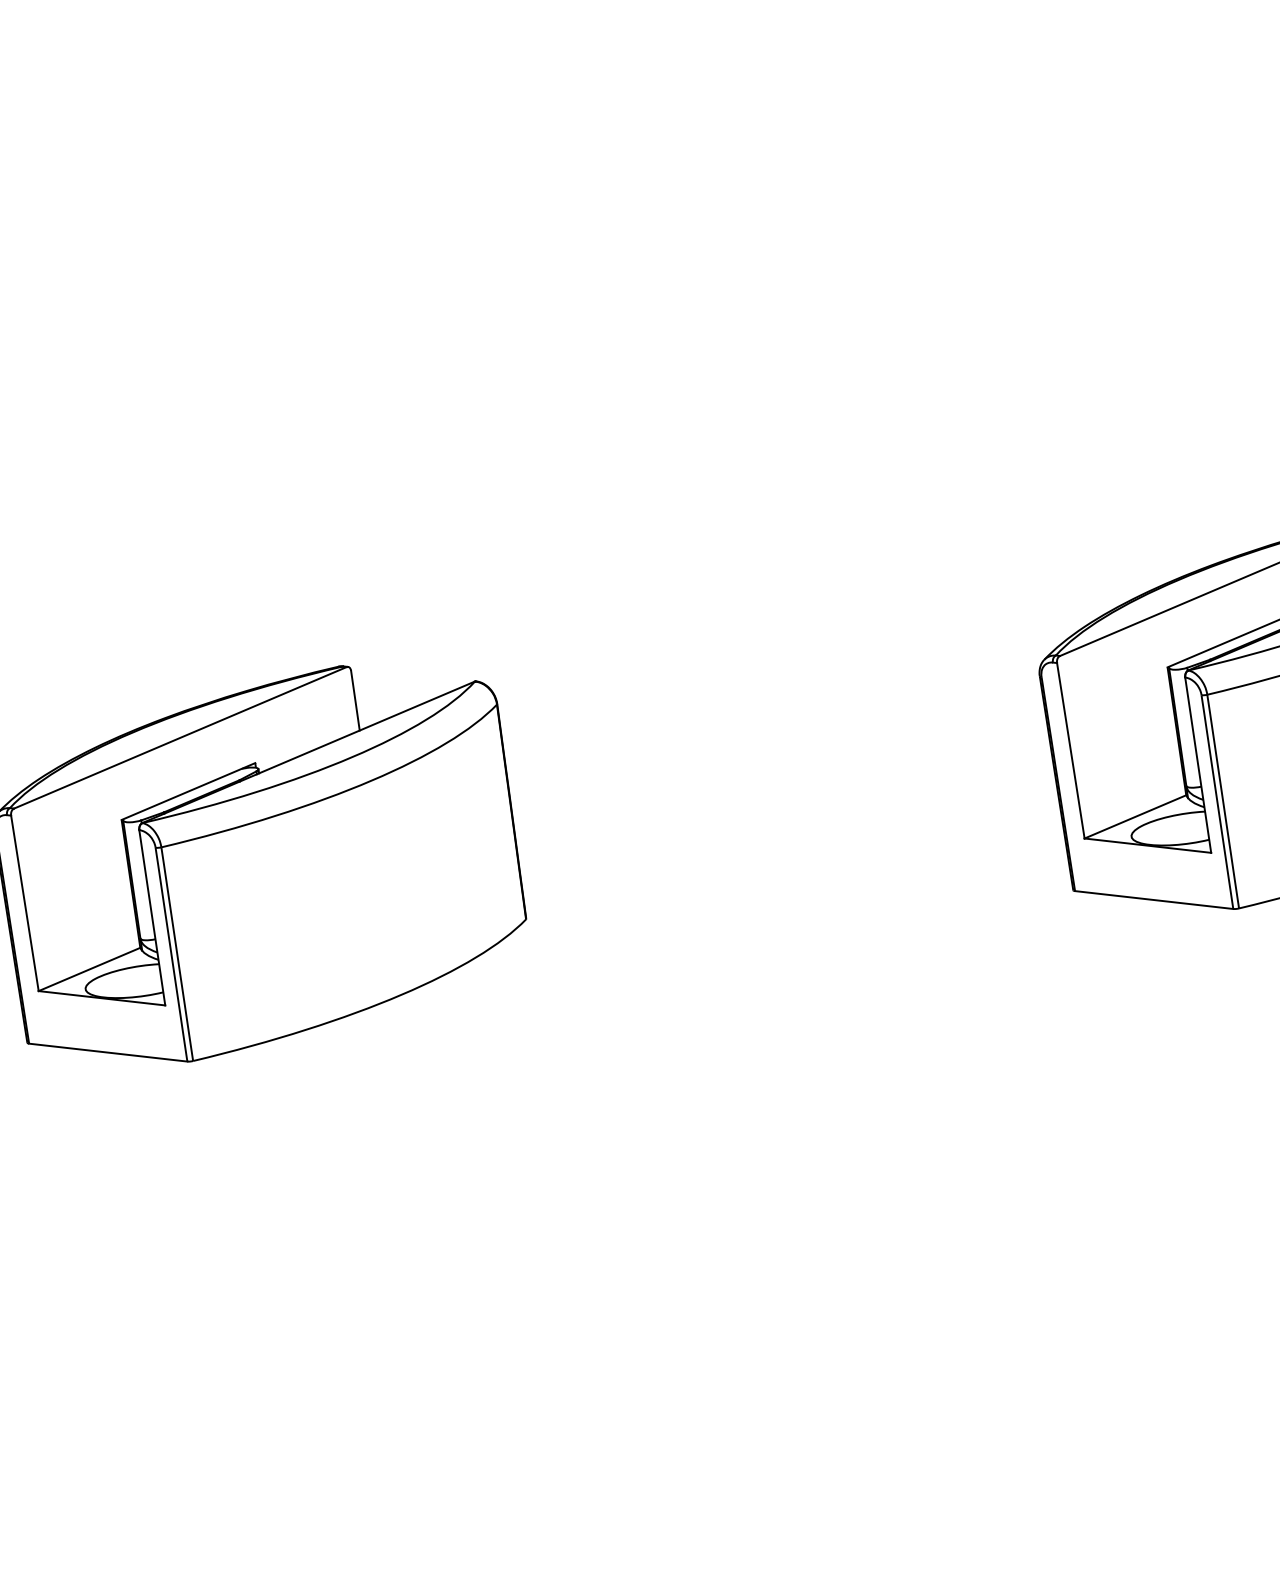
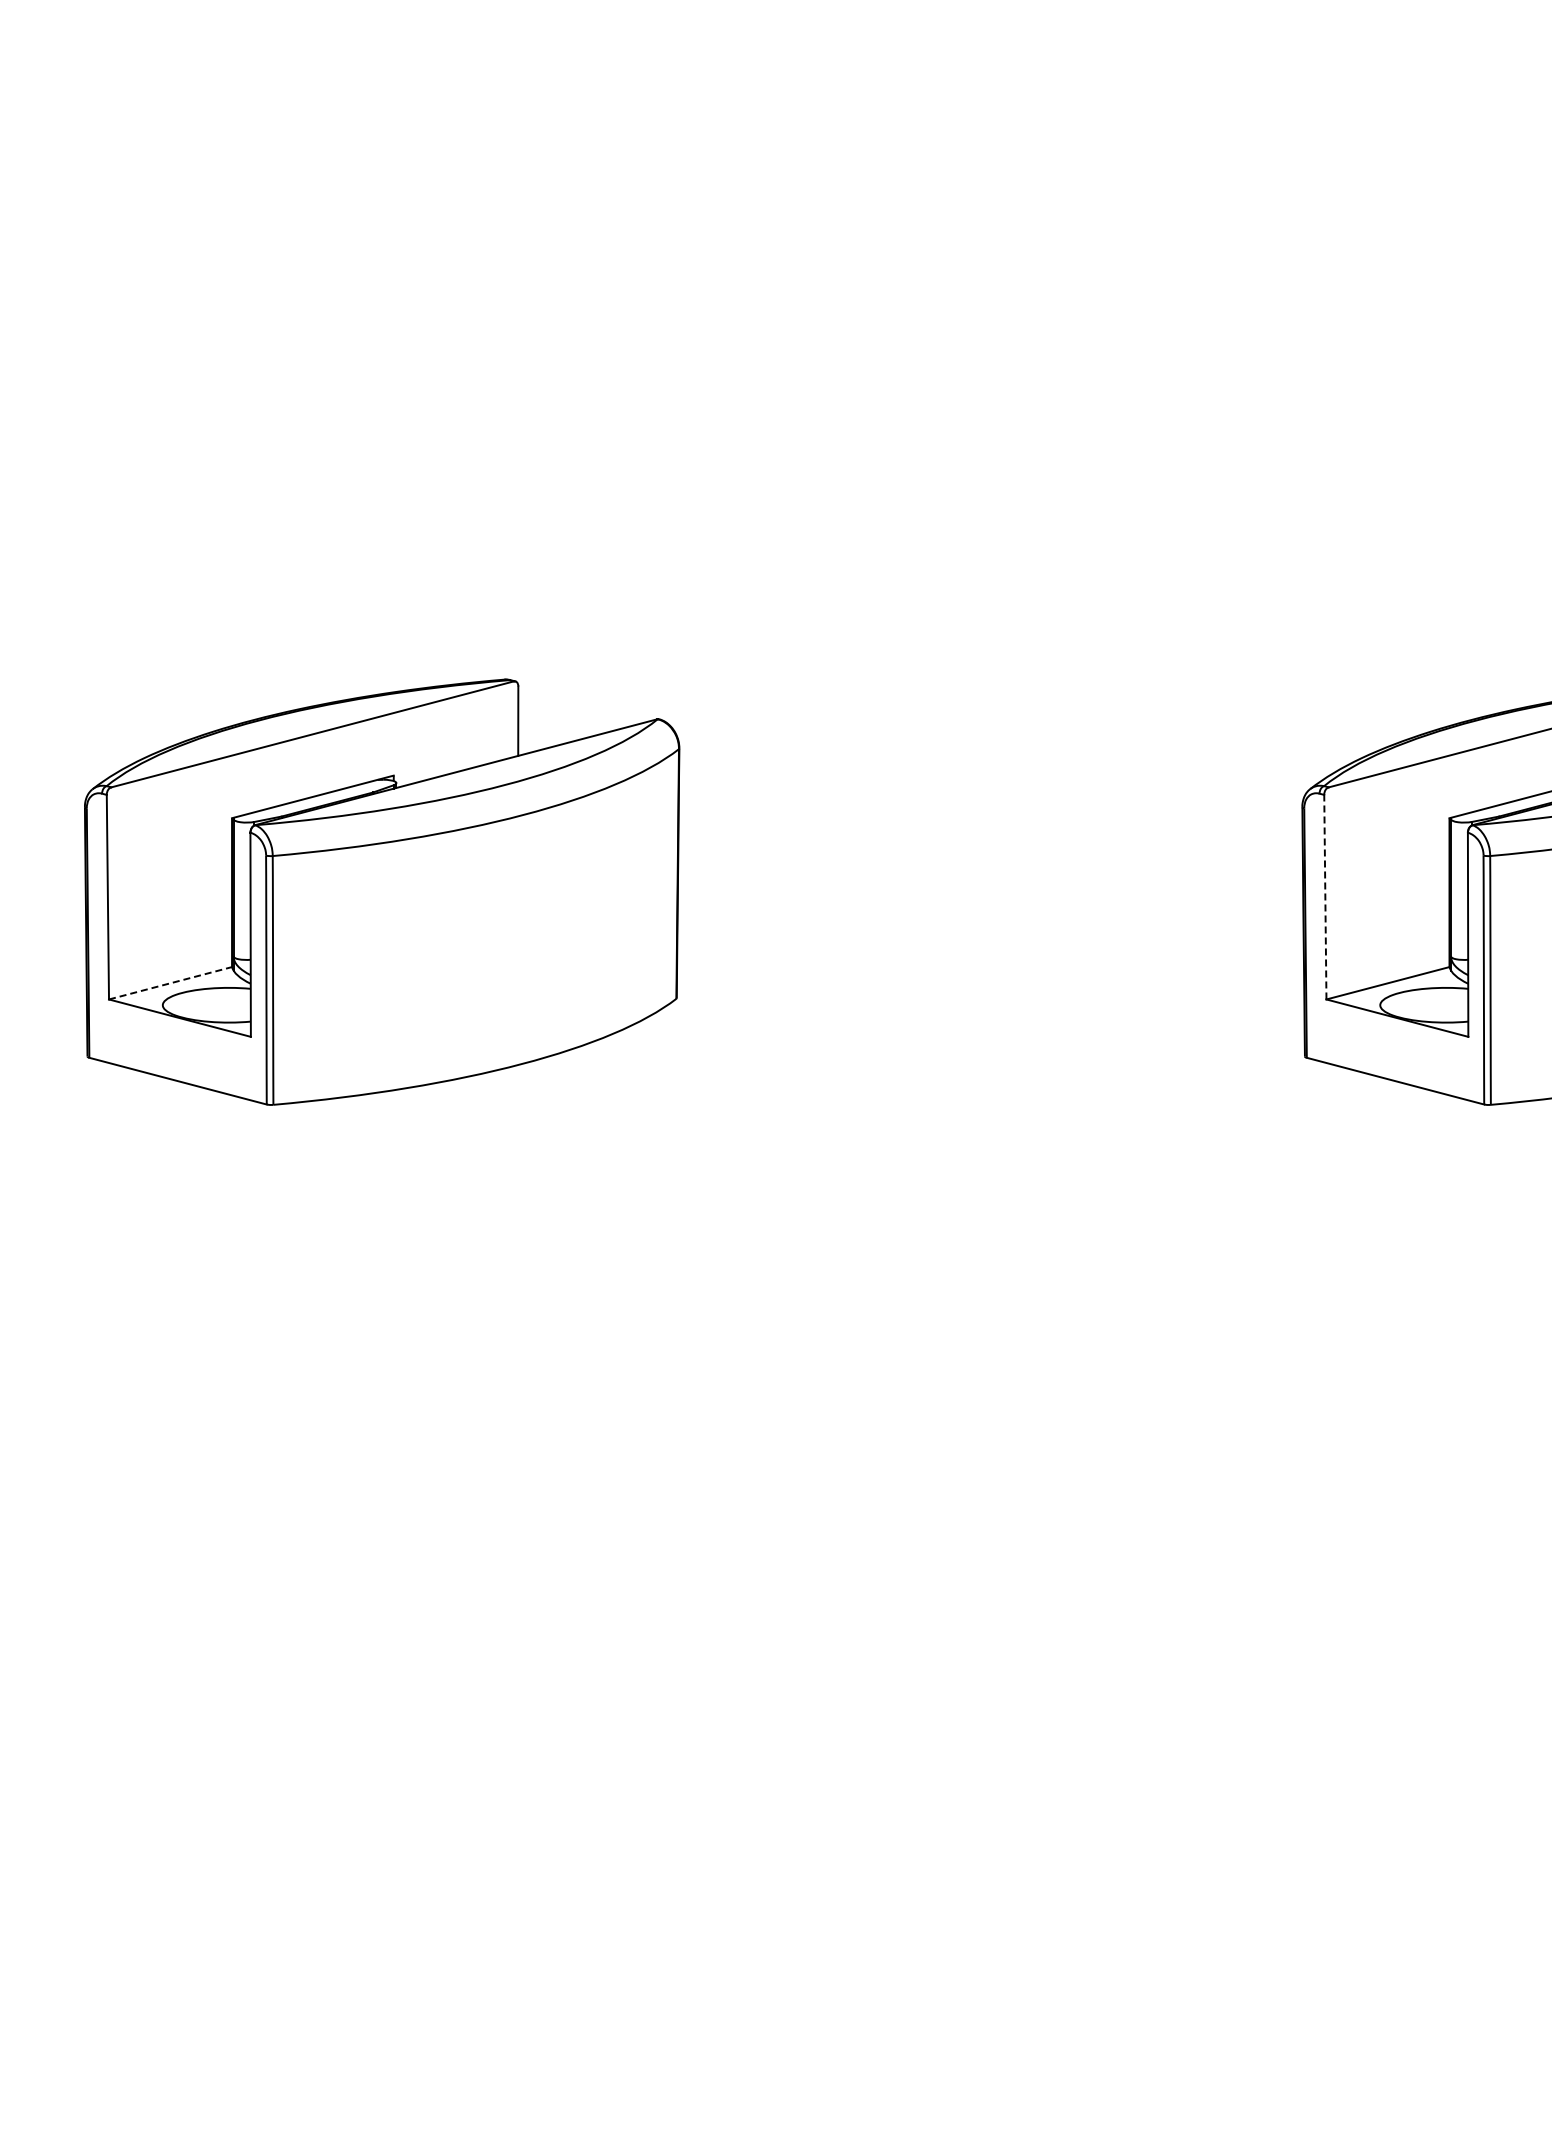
line: (1070, 750) -> (1325, 896), solid -> dashed
line: (89, 969) -> (170, 983), solid -> dashed

